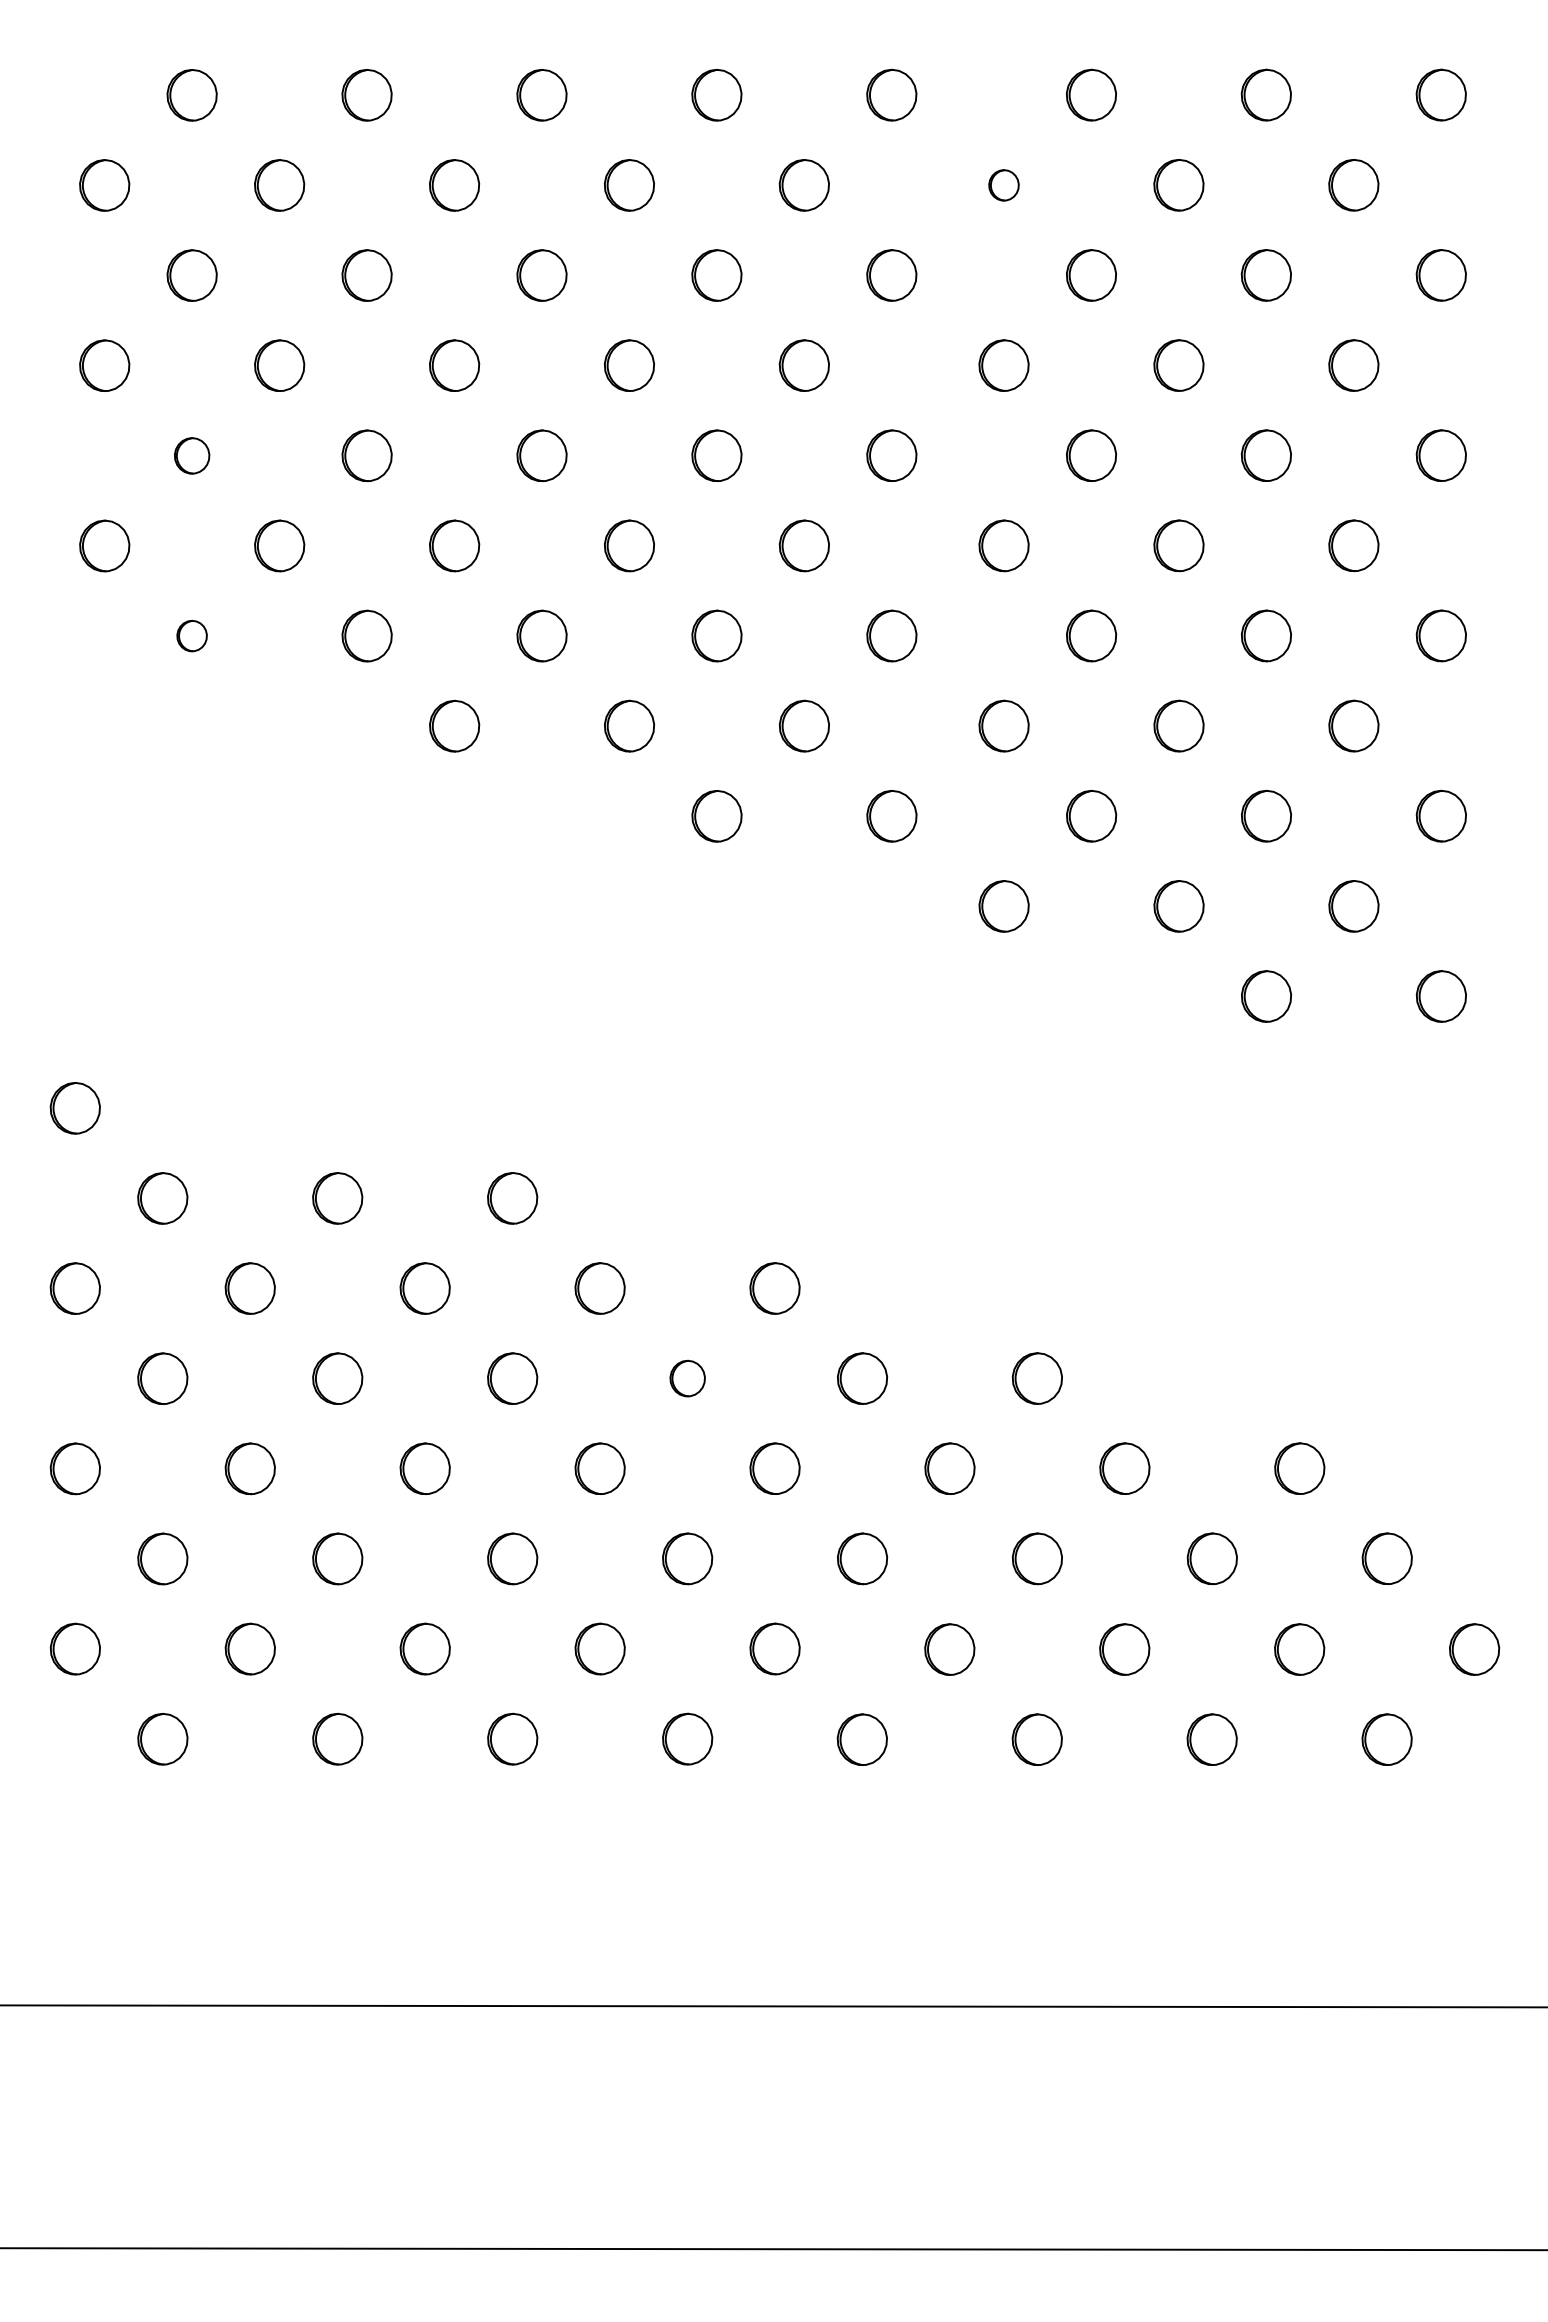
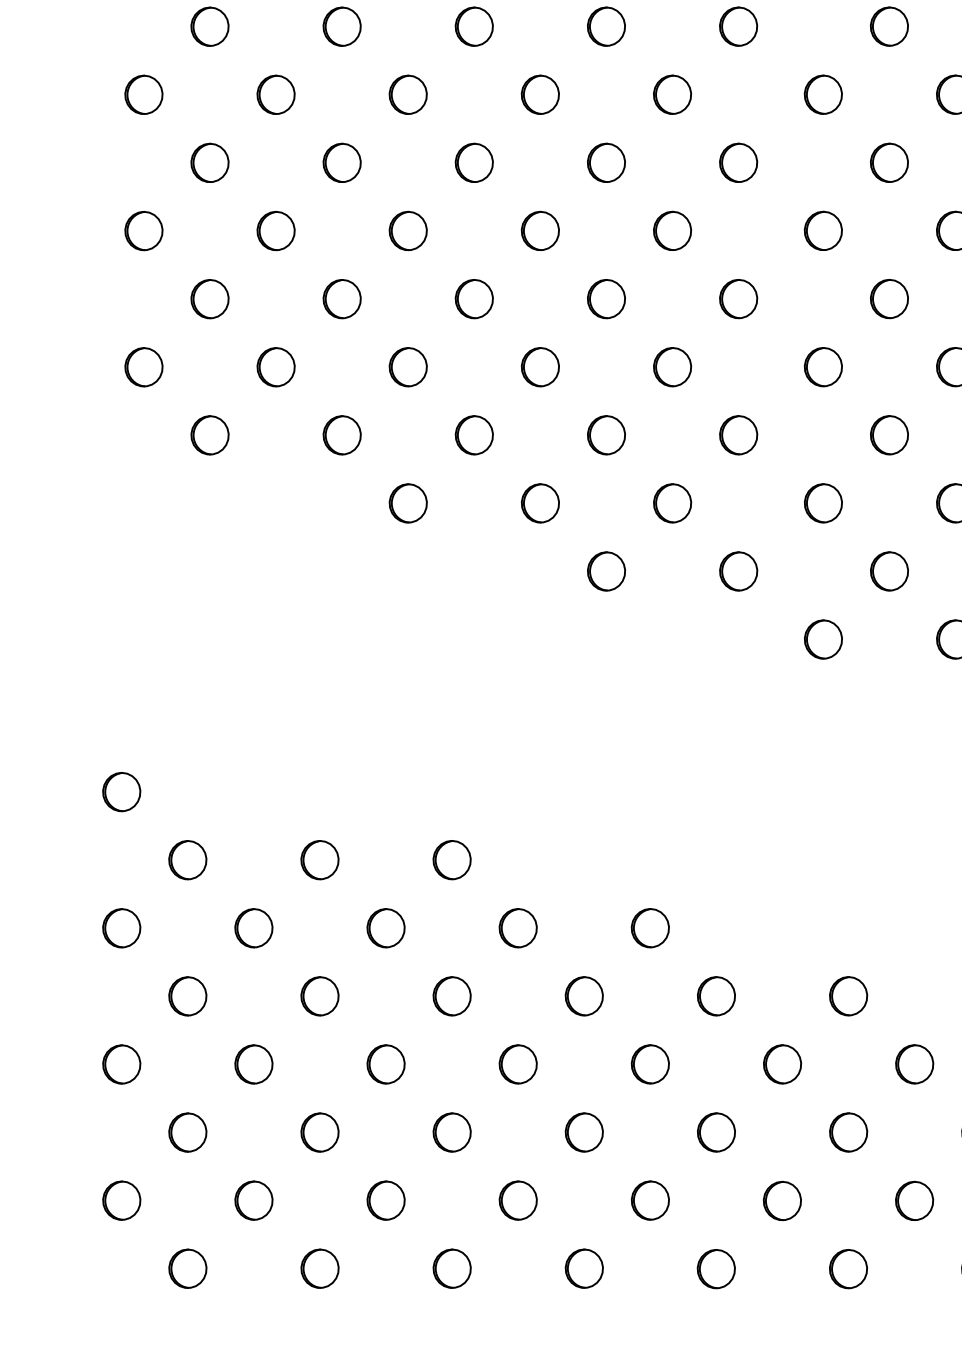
part: (1003, 185) -> (822, 94), size x1.67
part: (191, 455) -> (209, 298), size x1.43
part: (191, 635) -> (209, 434), size x1.67
part: (687, 1378) -> (584, 996), size x1.43

